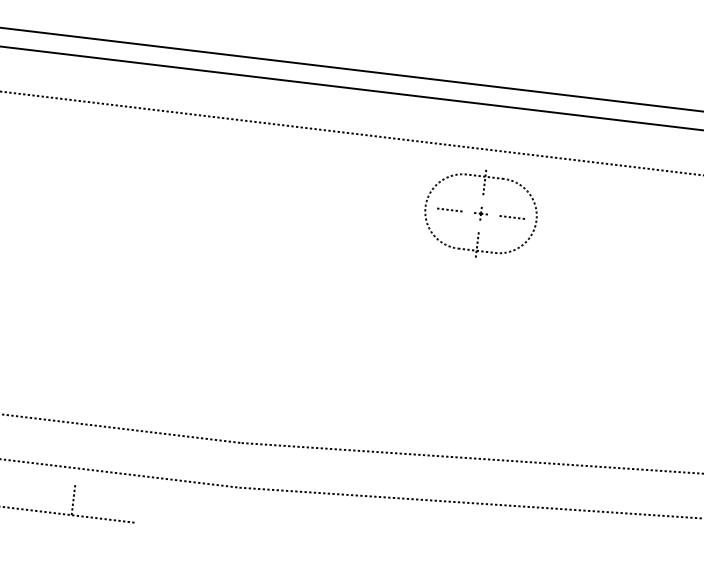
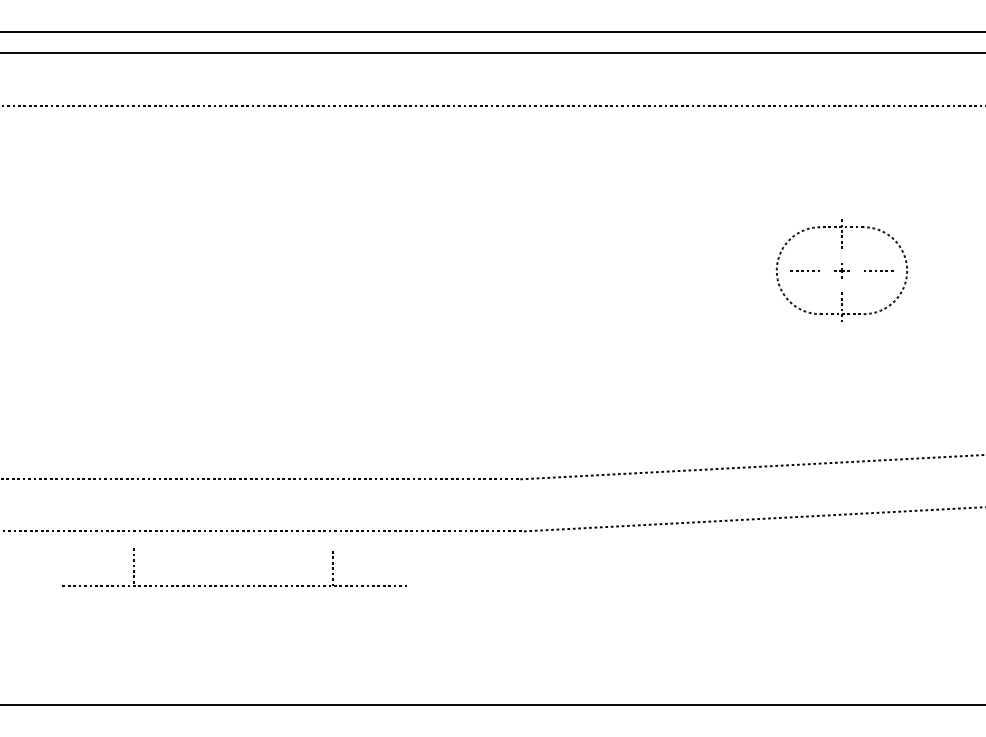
part: (480, 213) -> (841, 270), moved

